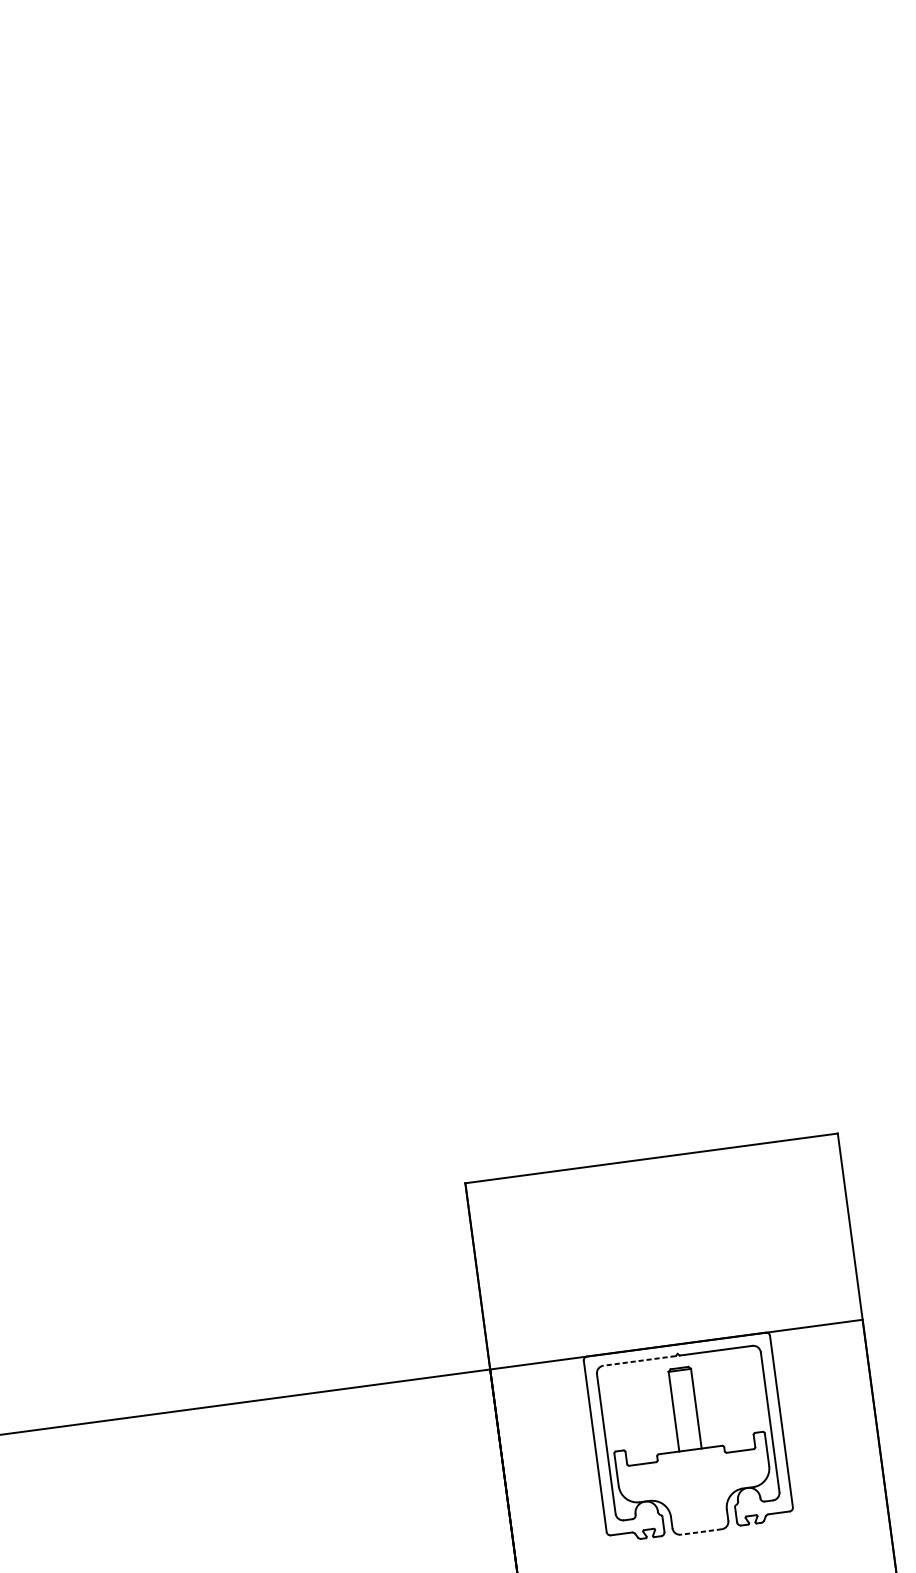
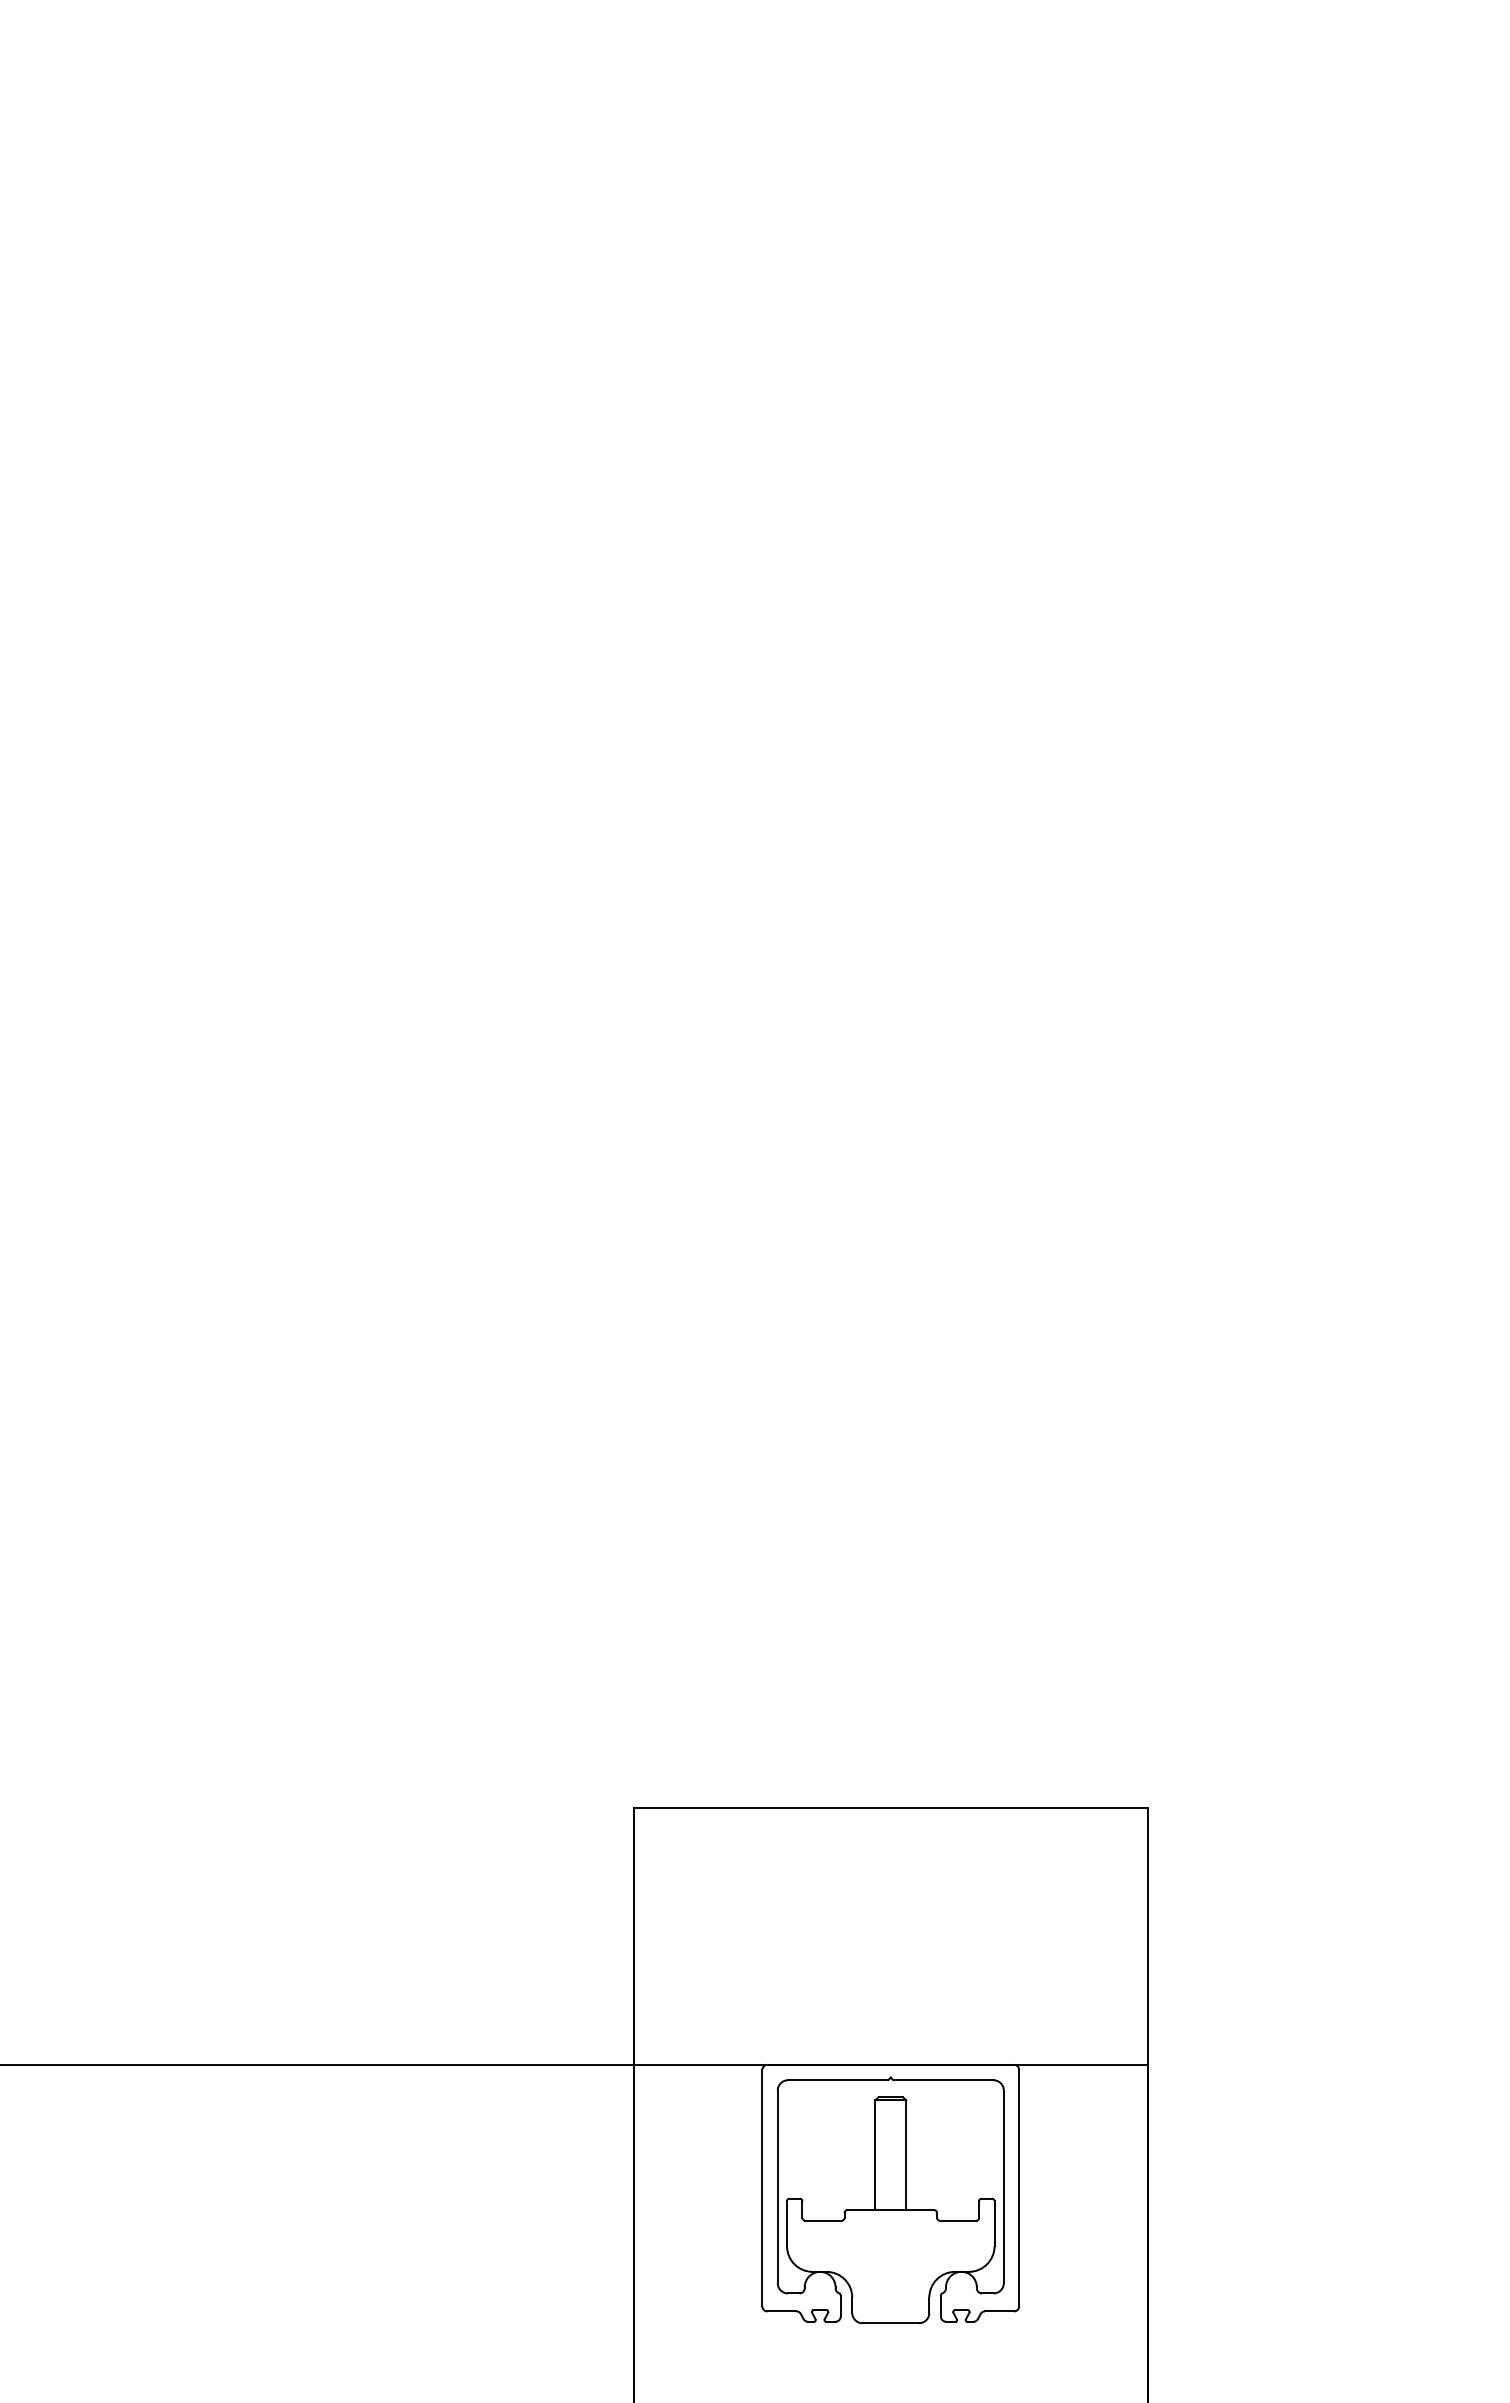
line: (639, 1361) -> (837, 2080), dashed -> solid
line: (701, 1532) -> (890, 2323), dashed -> solid

